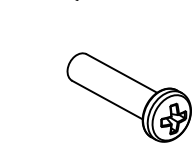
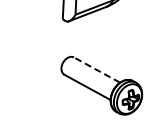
line: (121, 72) -> (96, 69), solid -> dashed

